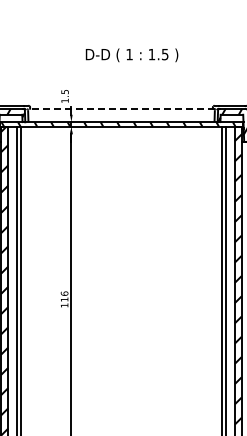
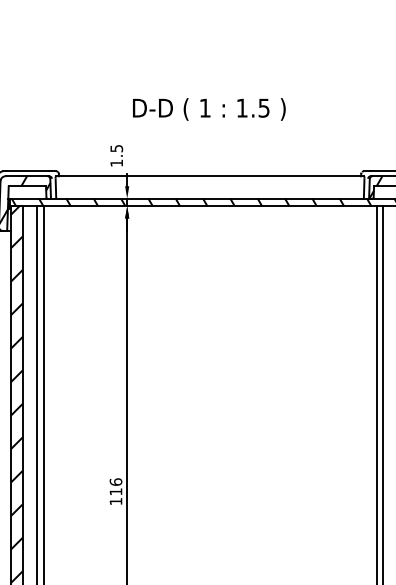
text: (131, 55) -> (208, 109), moved
line: (121, 108) -> (210, 175), dashed -> solid

